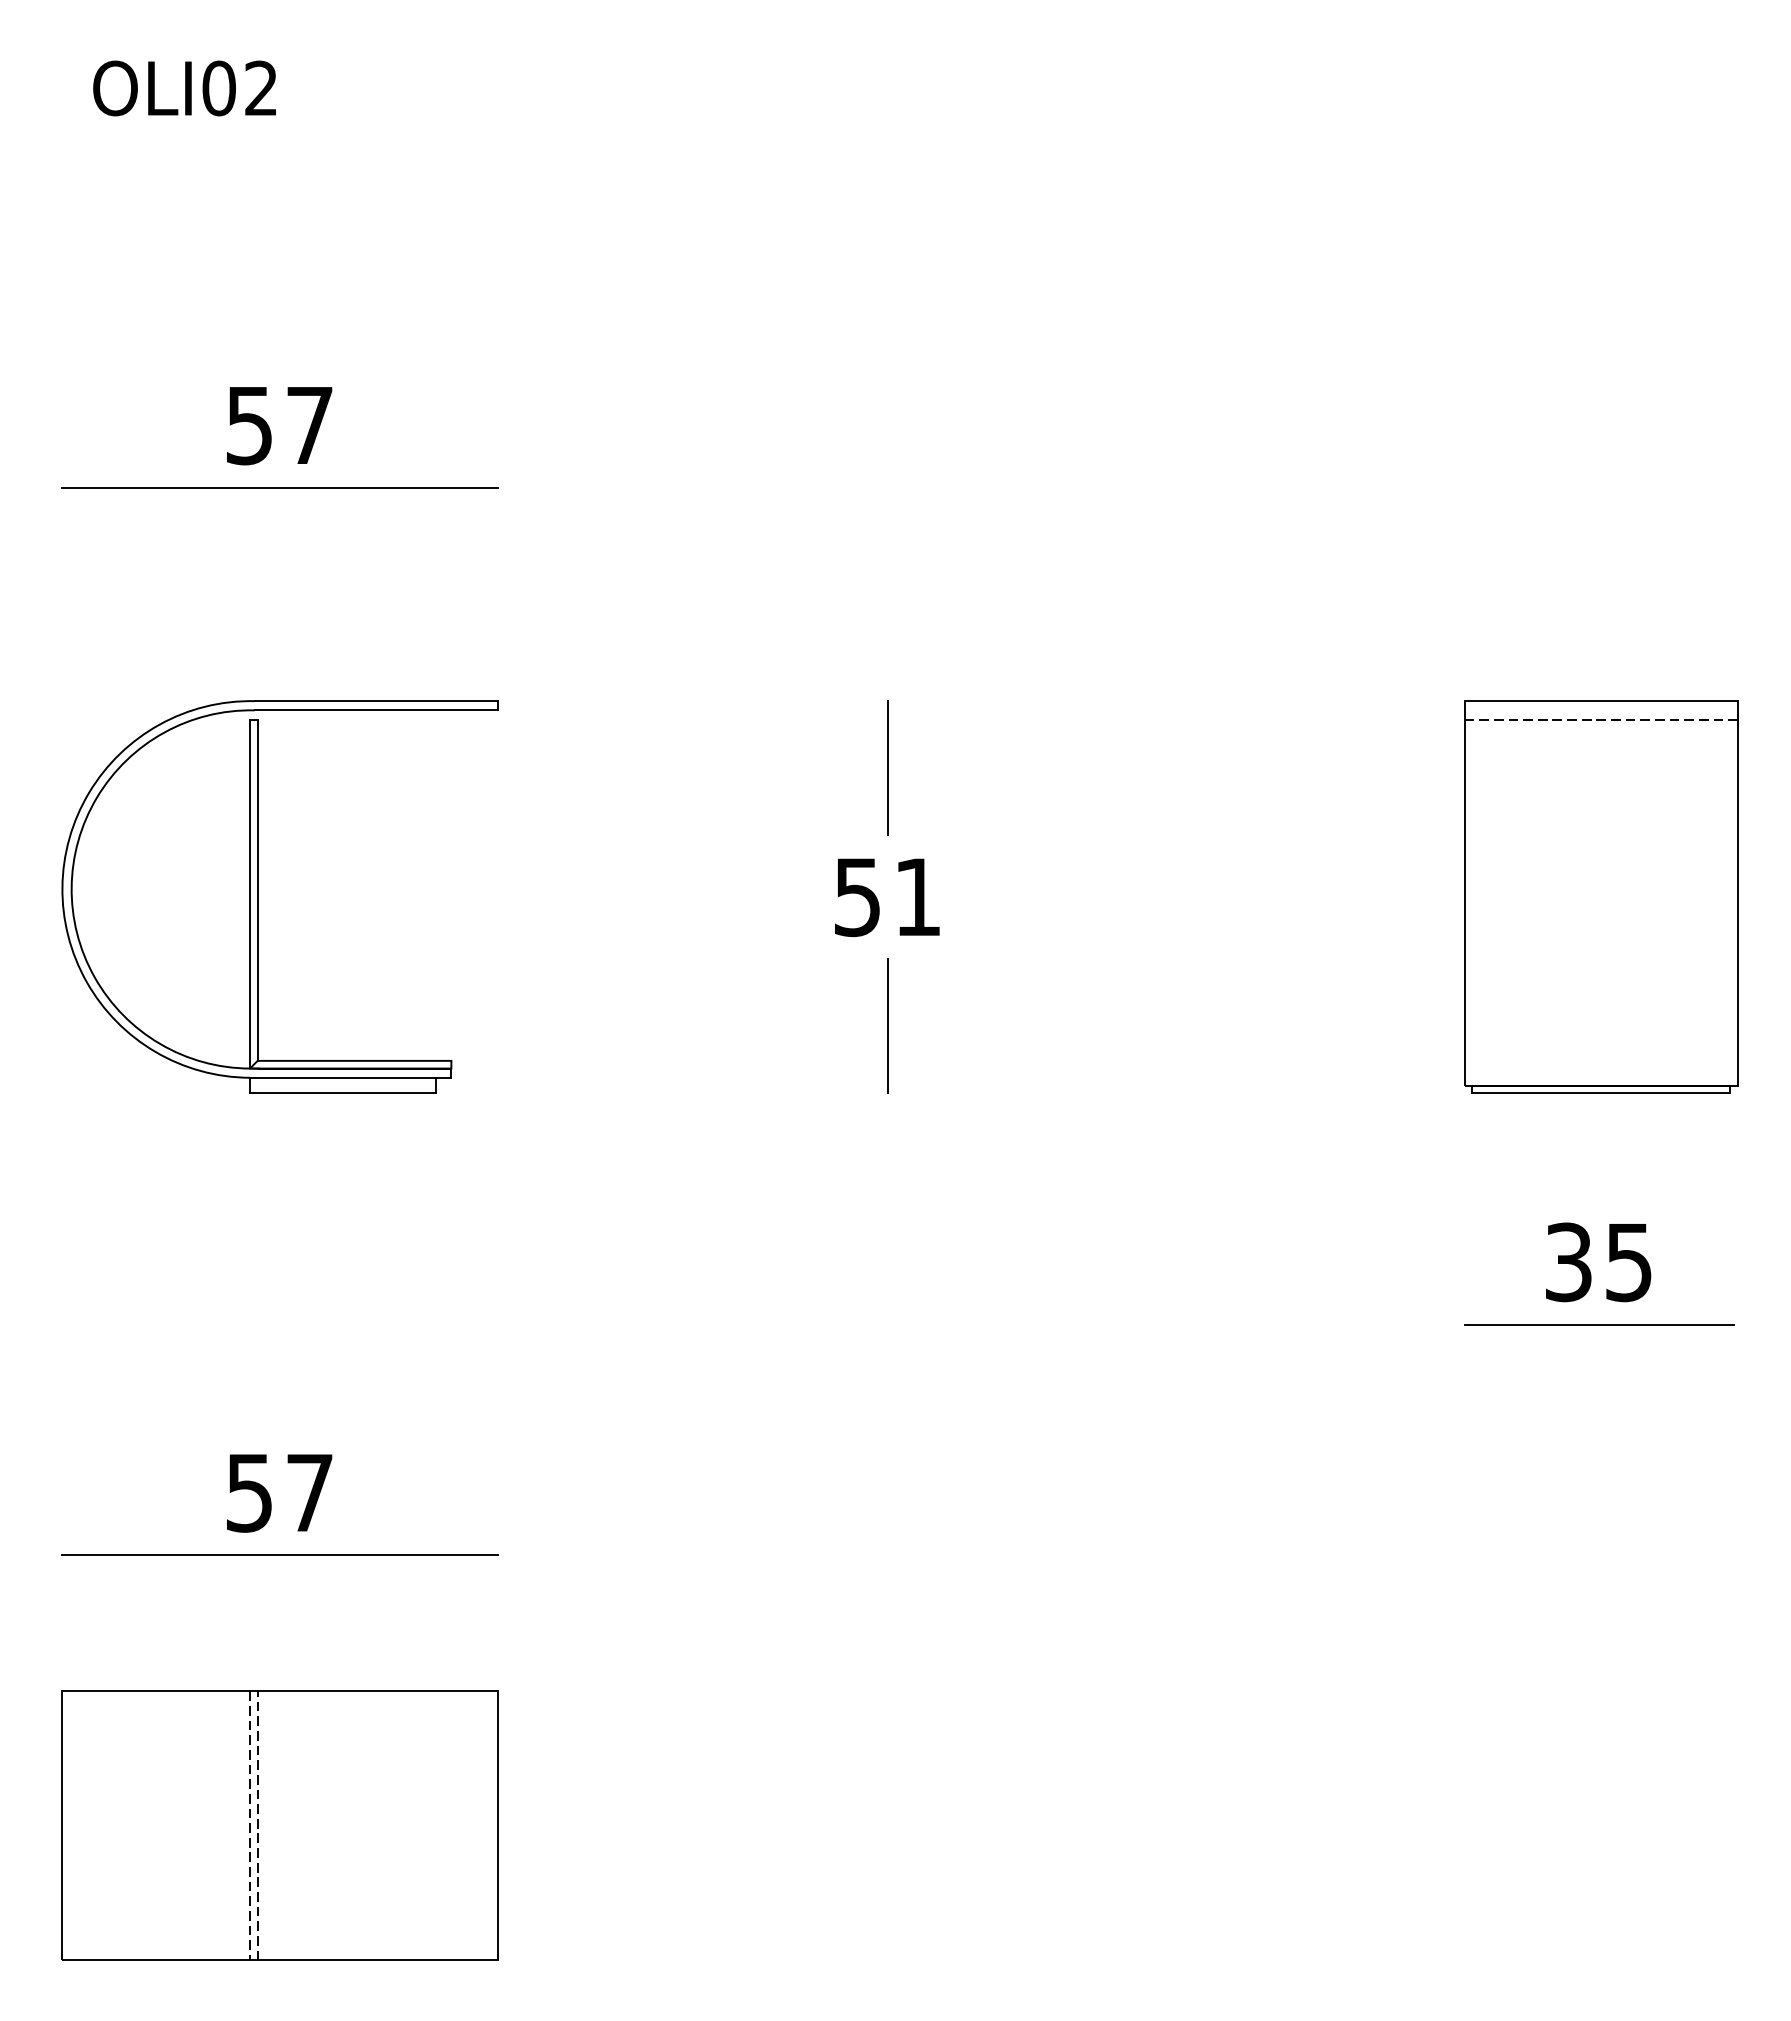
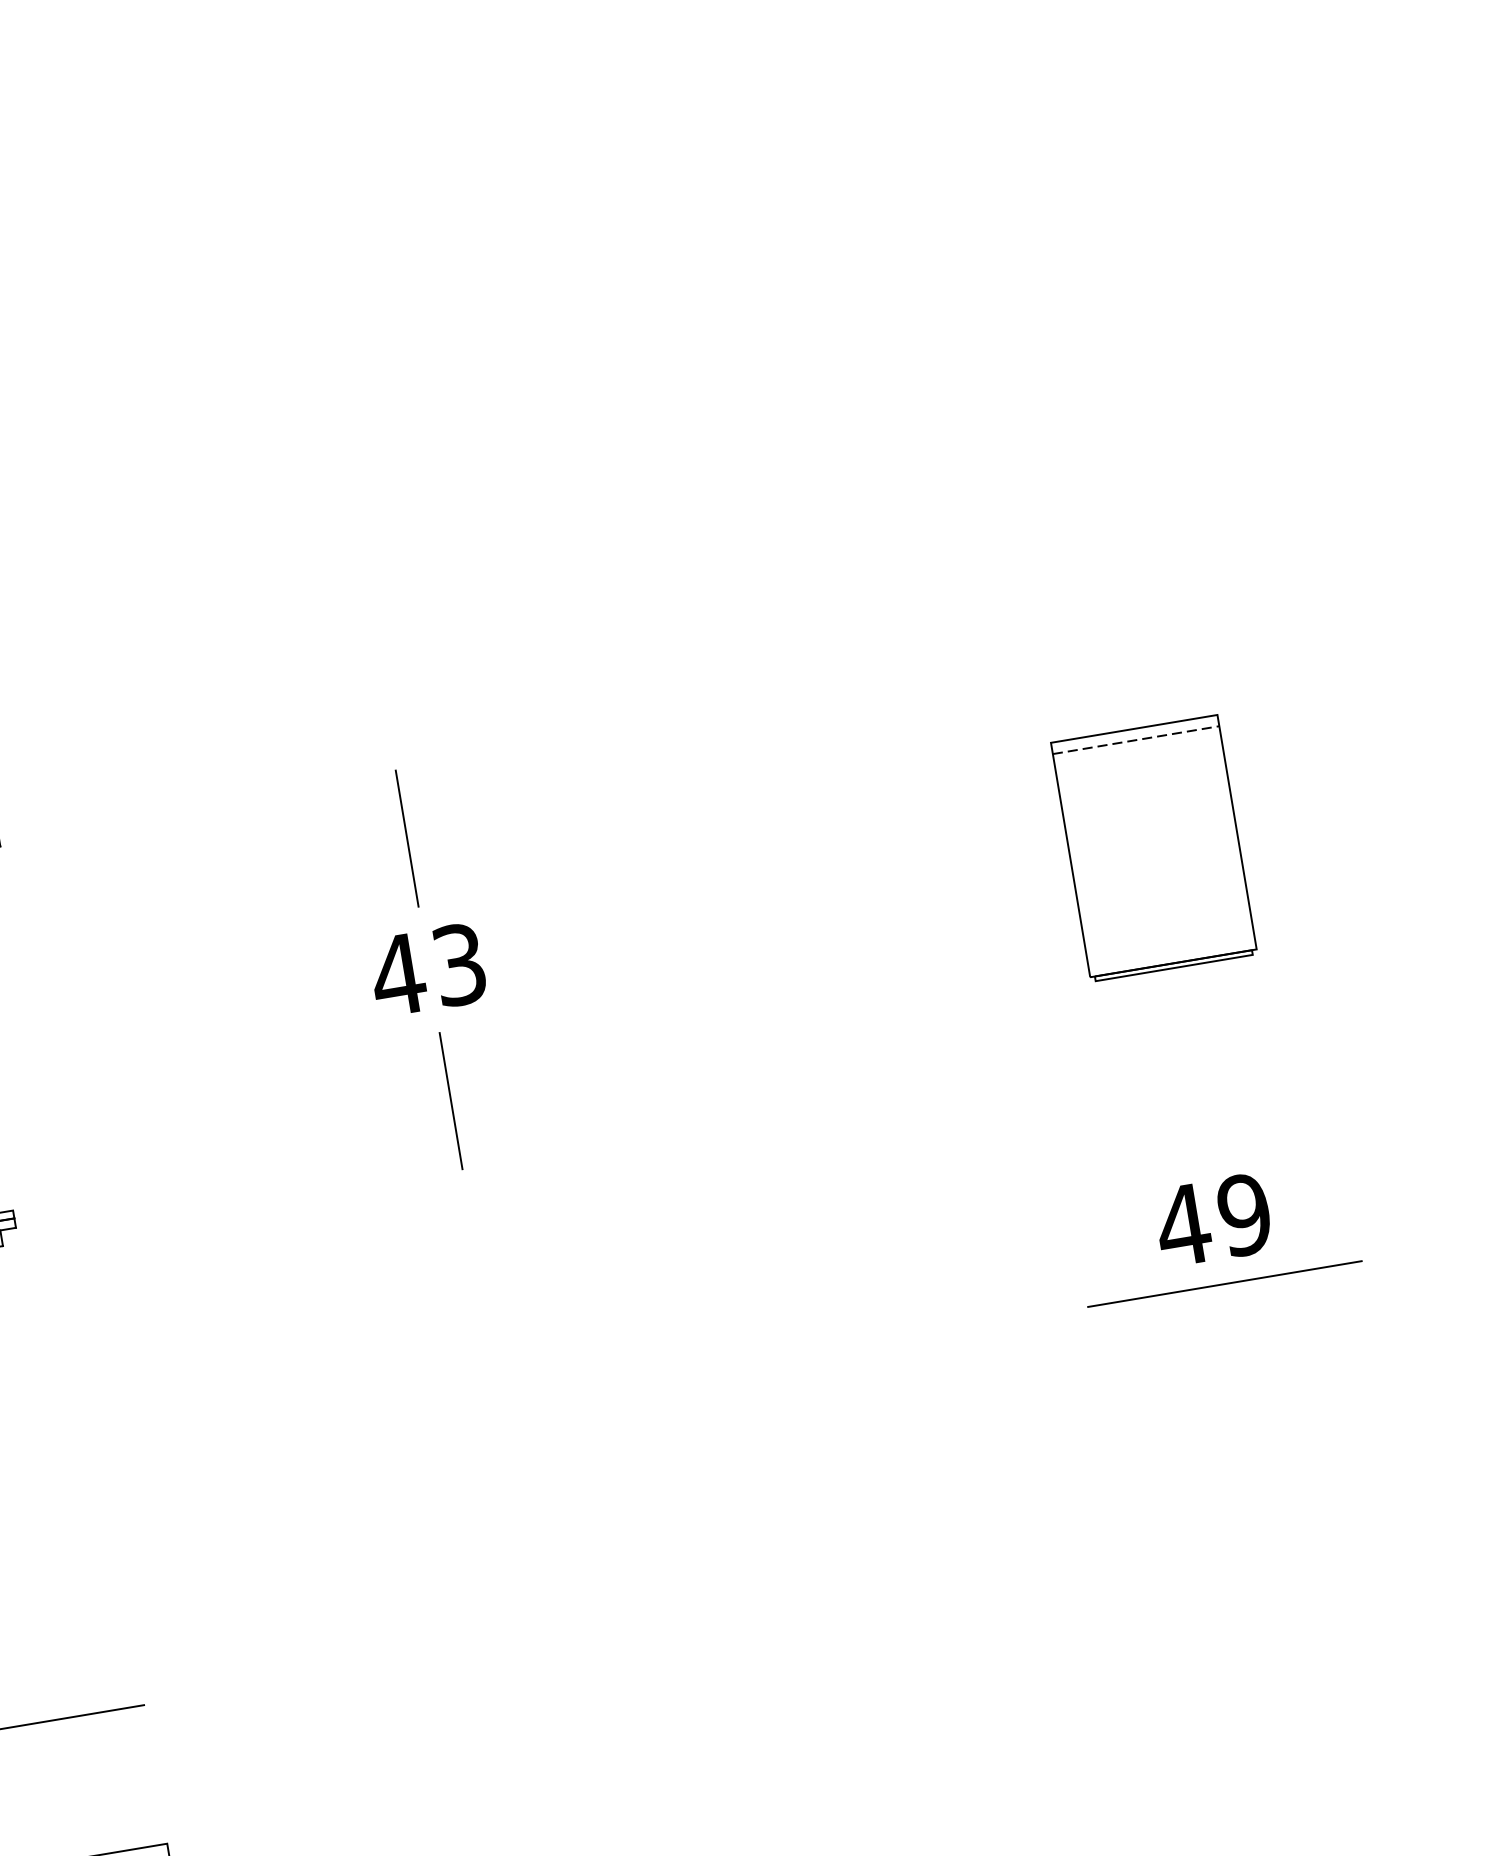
part: (1601, 896) -> (1154, 847), size x0.6
text: (886, 897) -> (427, 970), 51 -> 43
text: (1597, 1262) -> (1212, 1220), 35 -> 49

